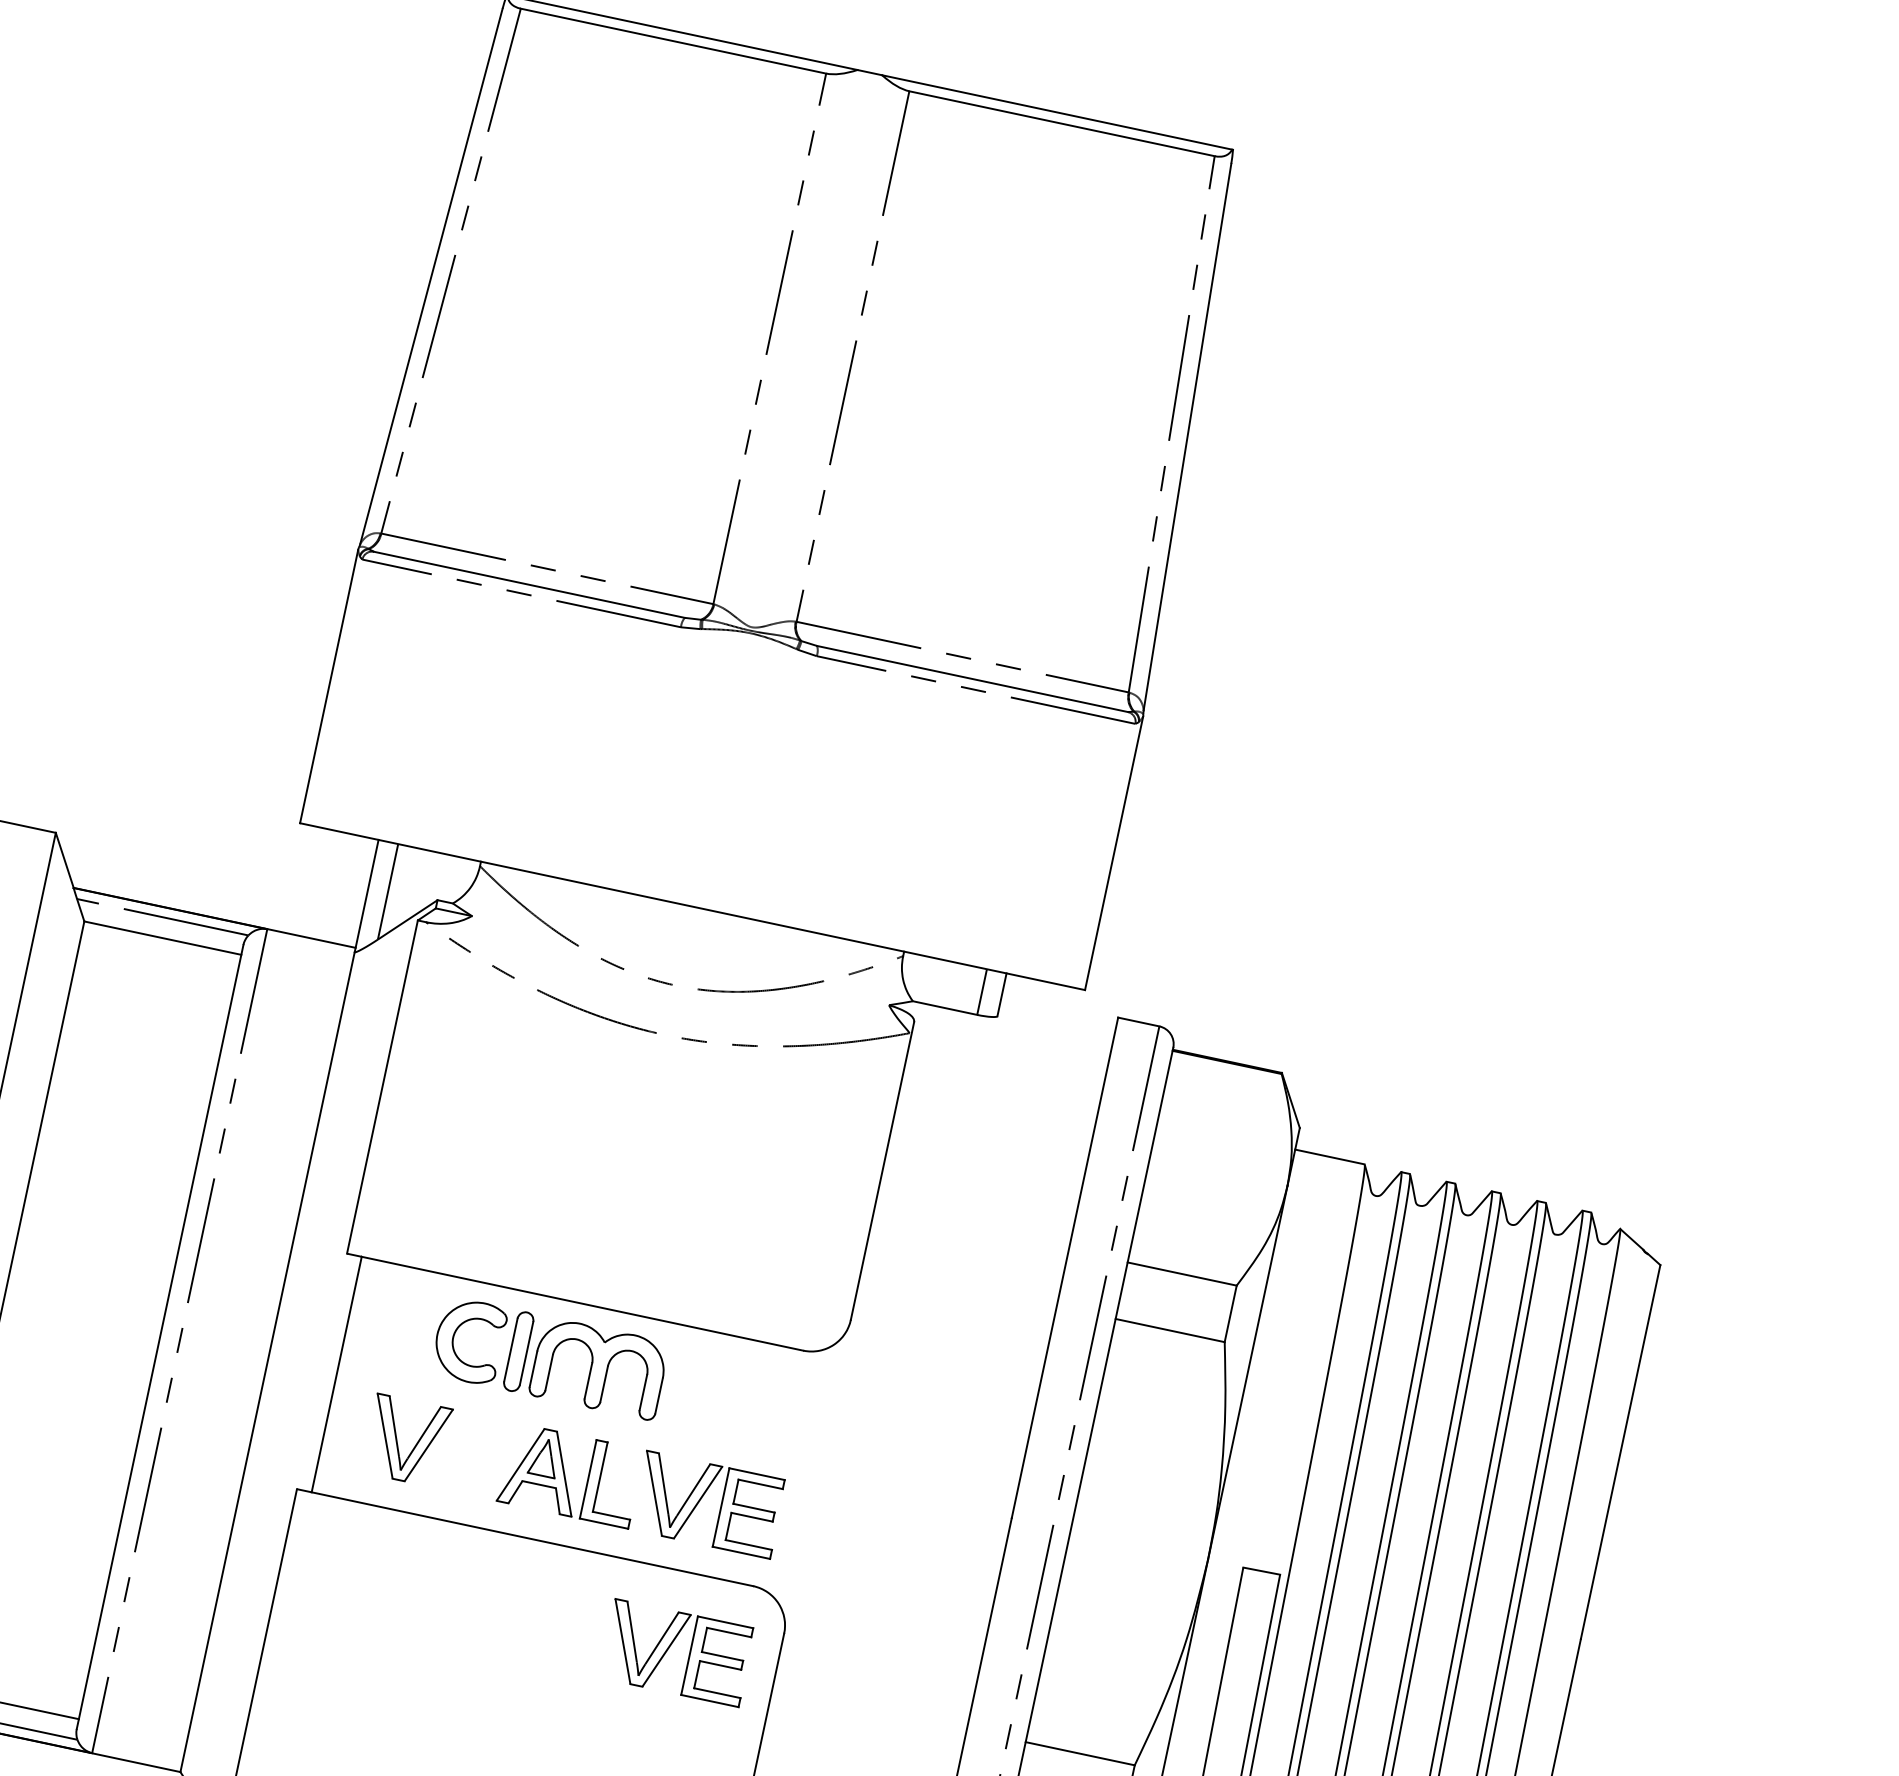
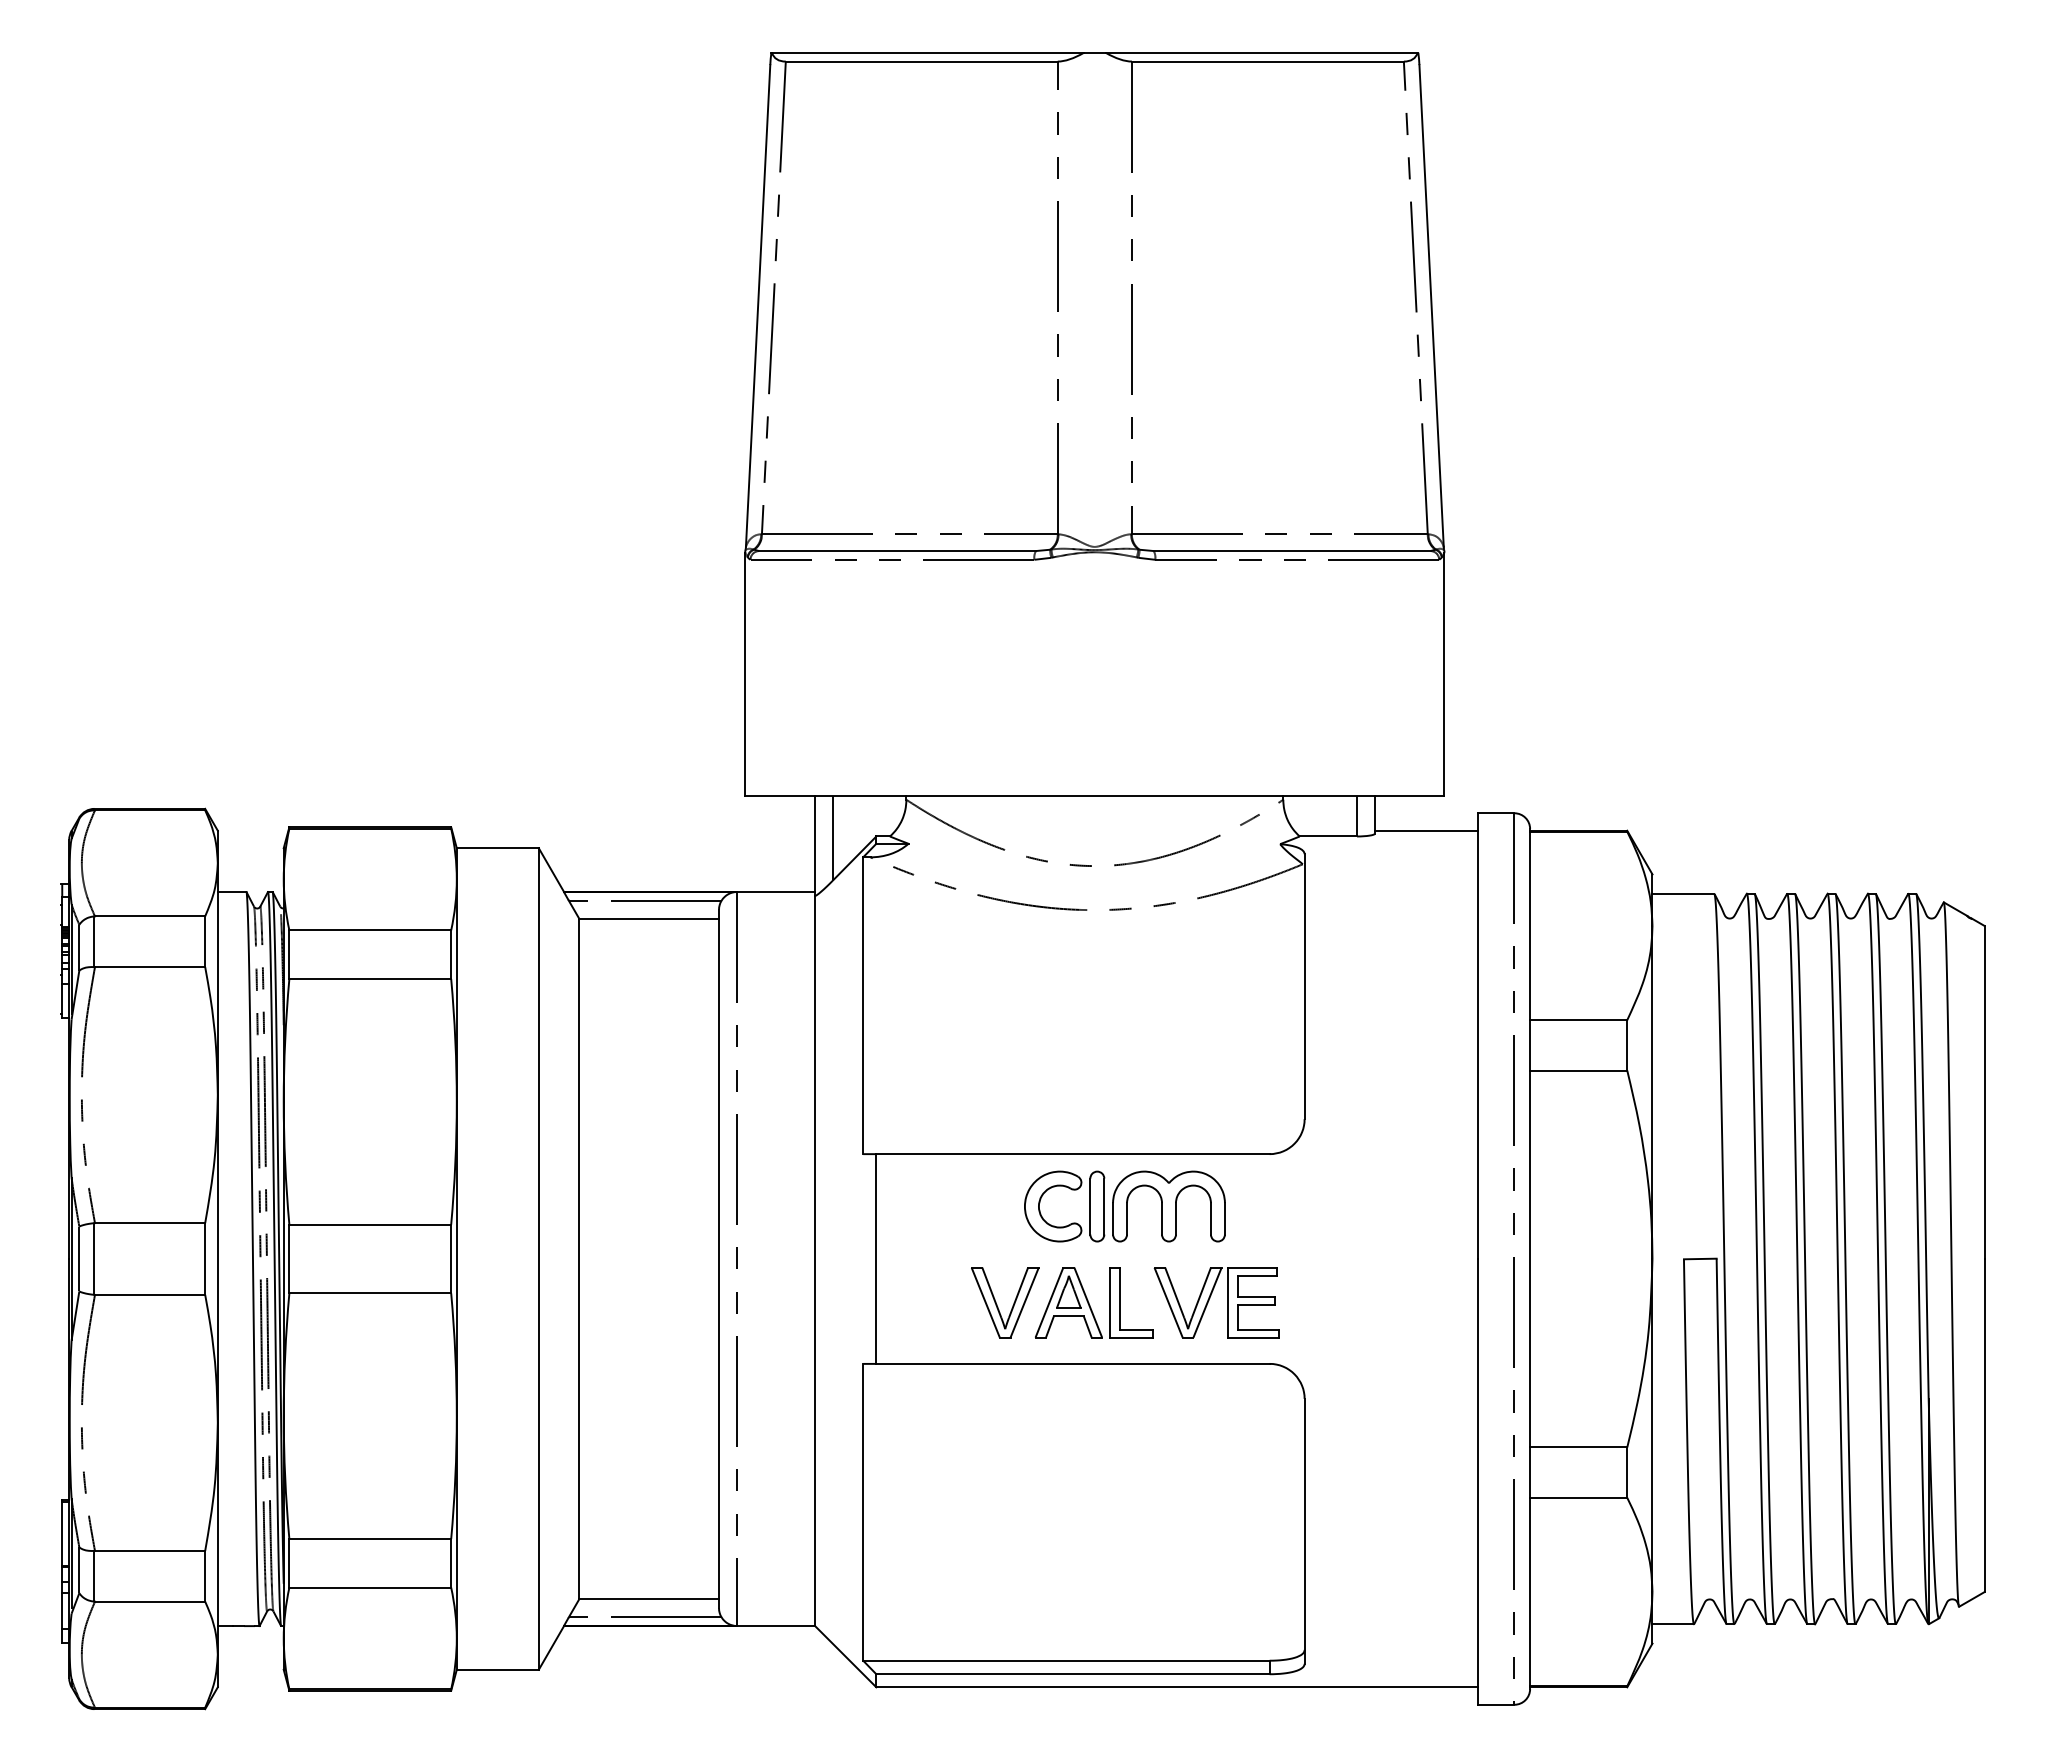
line: (1055, 1024) -> (1425, 830), added
part: (549, 1358) -> (1124, 1206), moved
part: (414, 1445) -> (1012, 1305), moved
part: (670, 1646) -> (1210, 1430), removed

